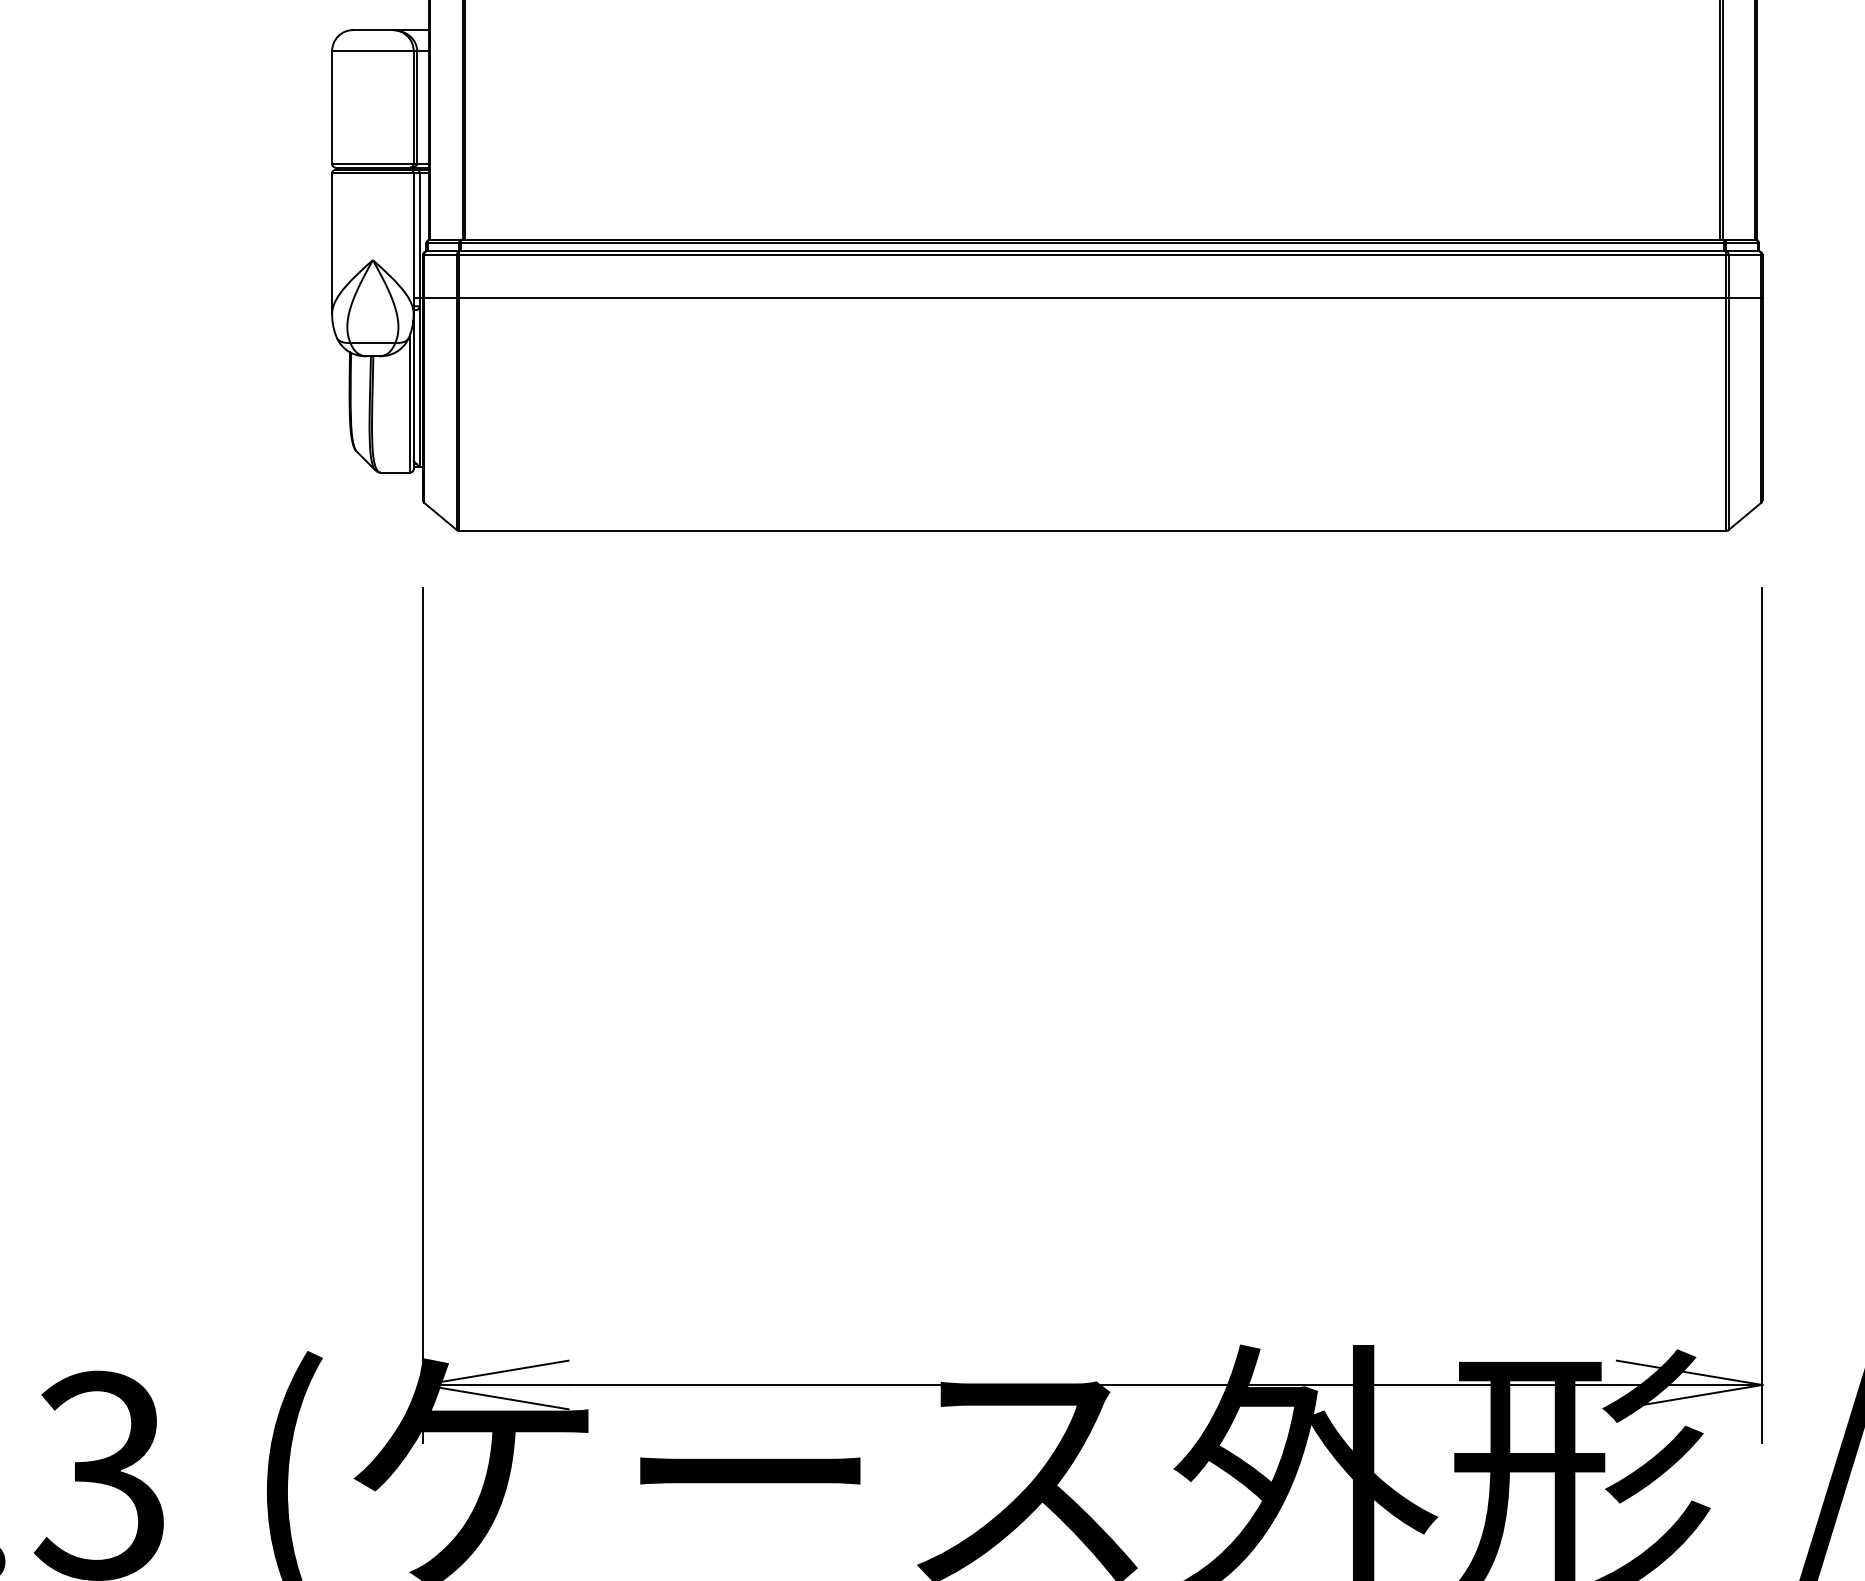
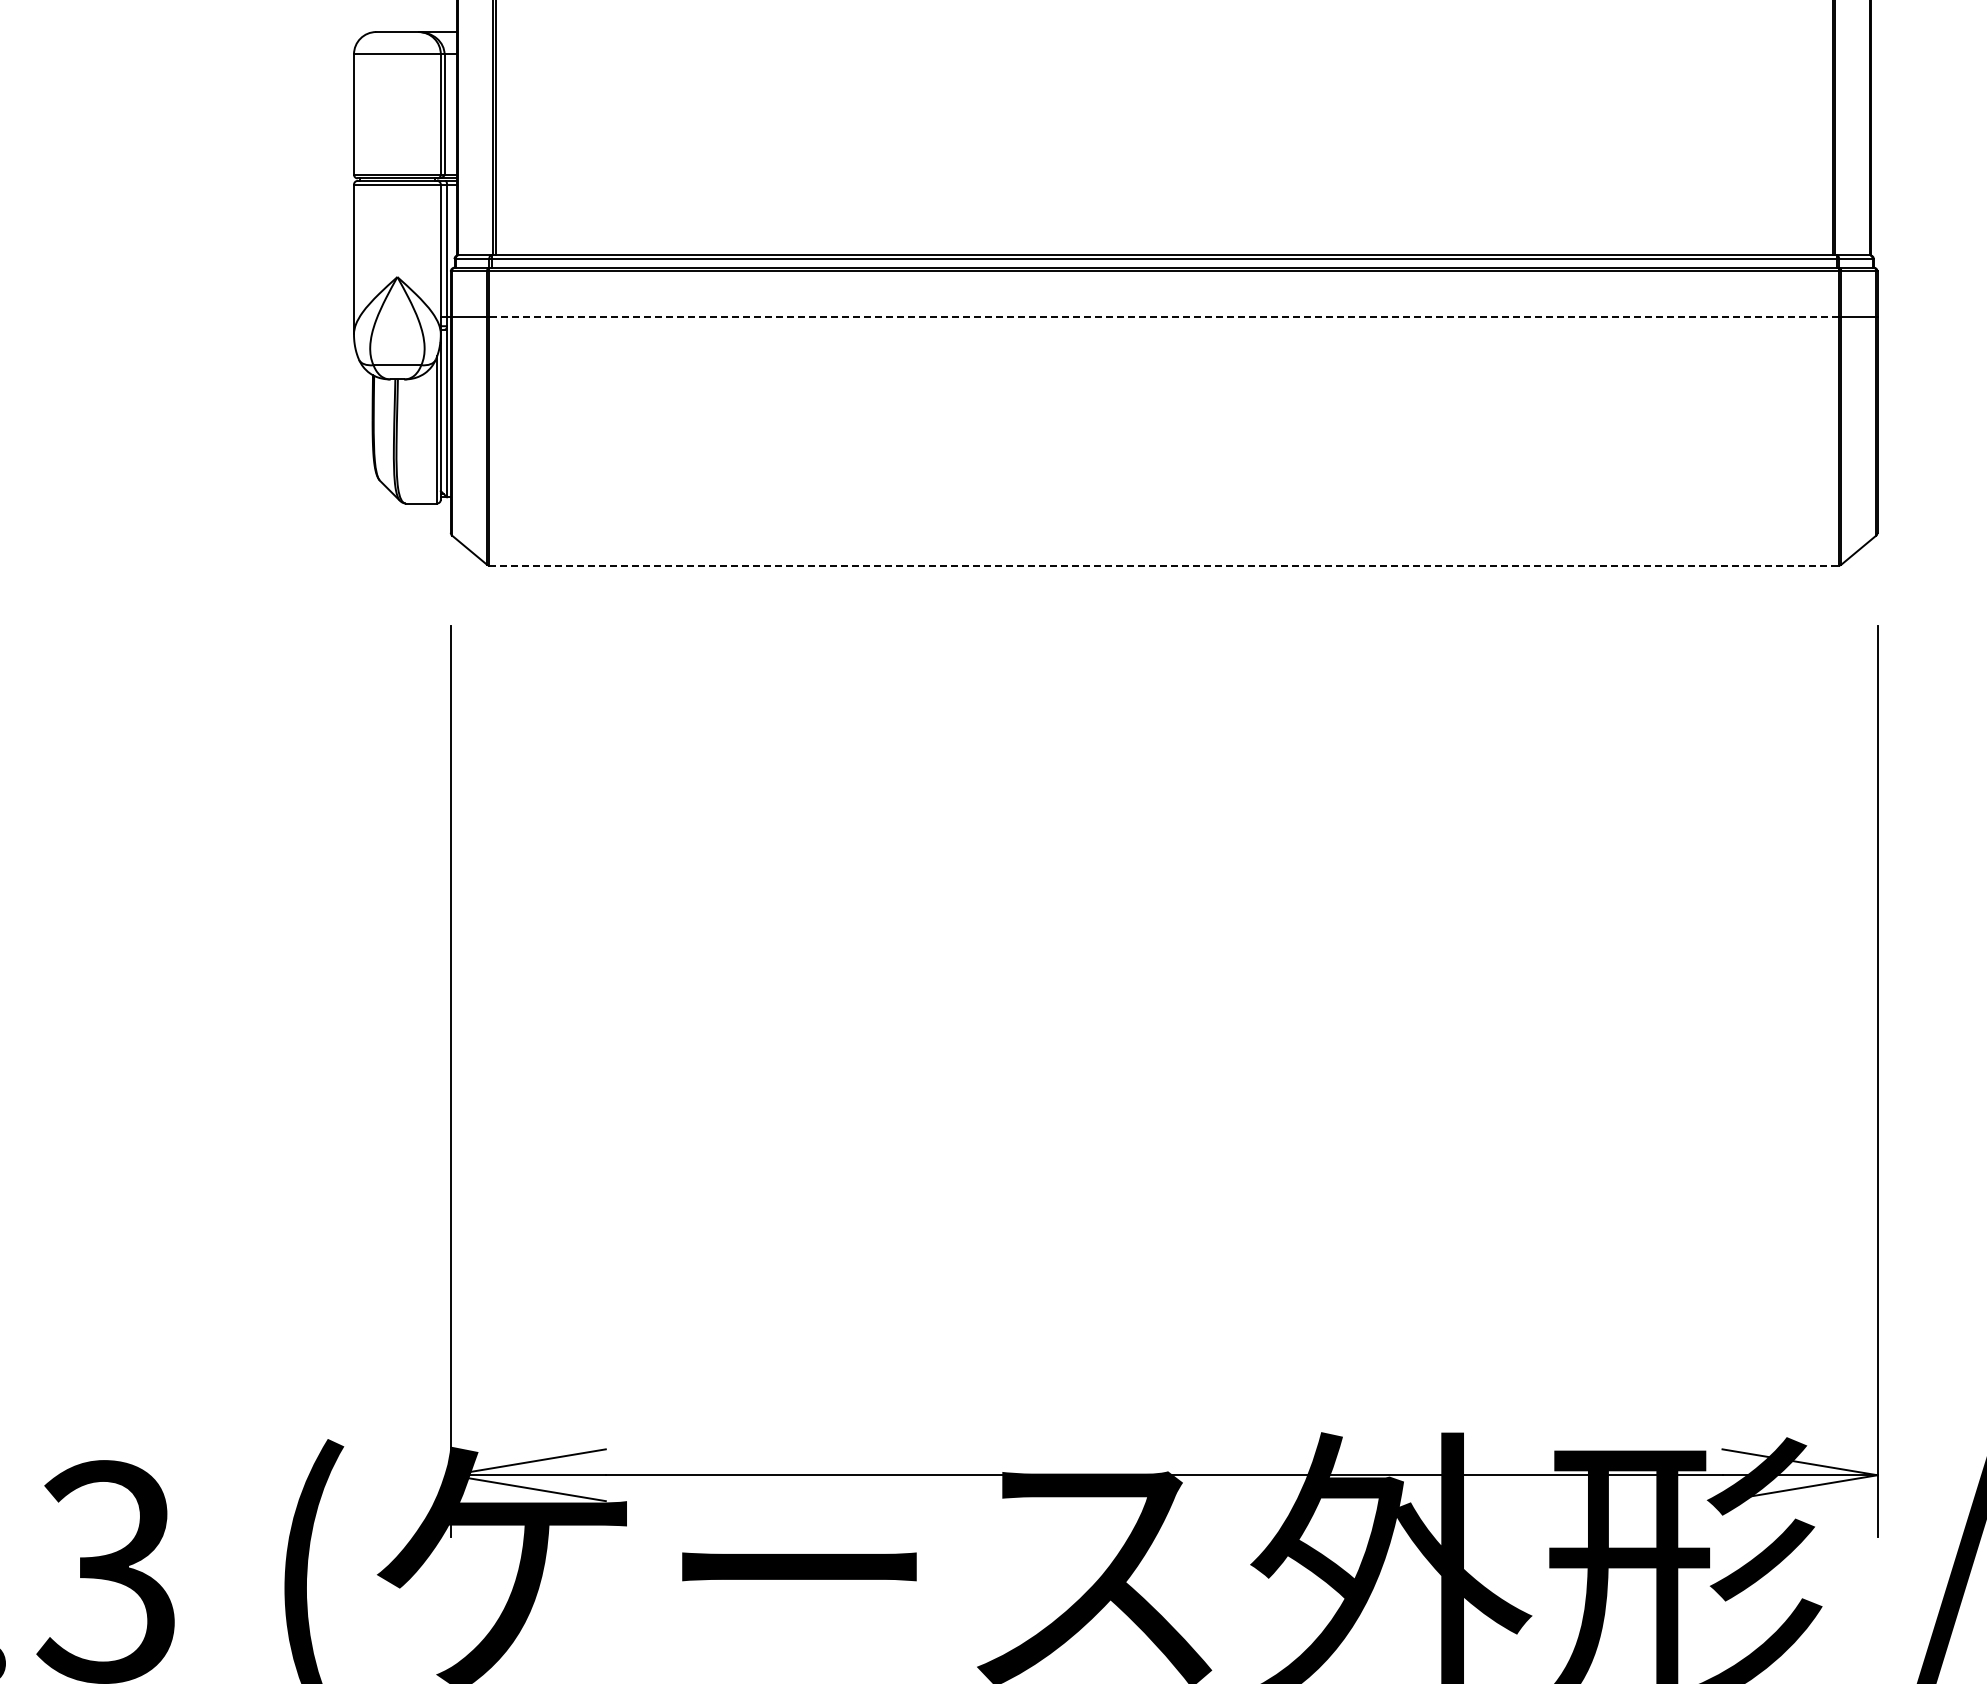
line: (1093, 298) -> (1164, 317), solid -> dashed
line: (1093, 530) -> (1164, 565), solid -> dashed

